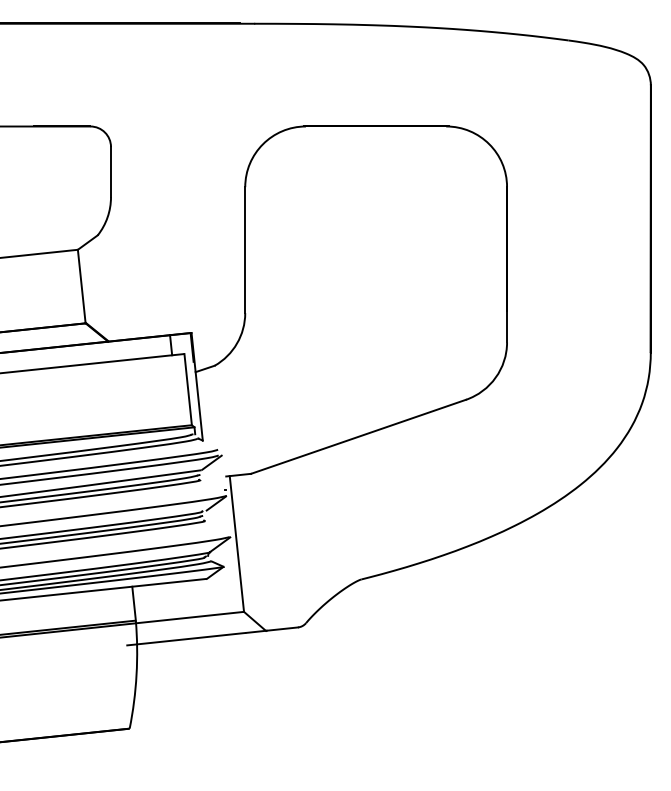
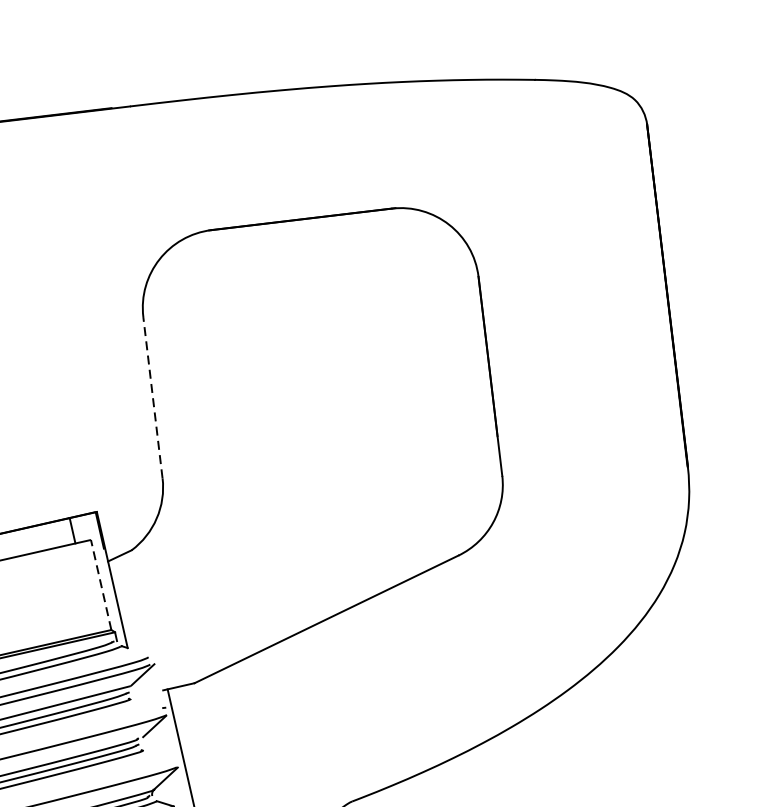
line: (245, 250) -> (153, 398), solid -> dashed
line: (188, 389) -> (101, 584), solid -> dashed

